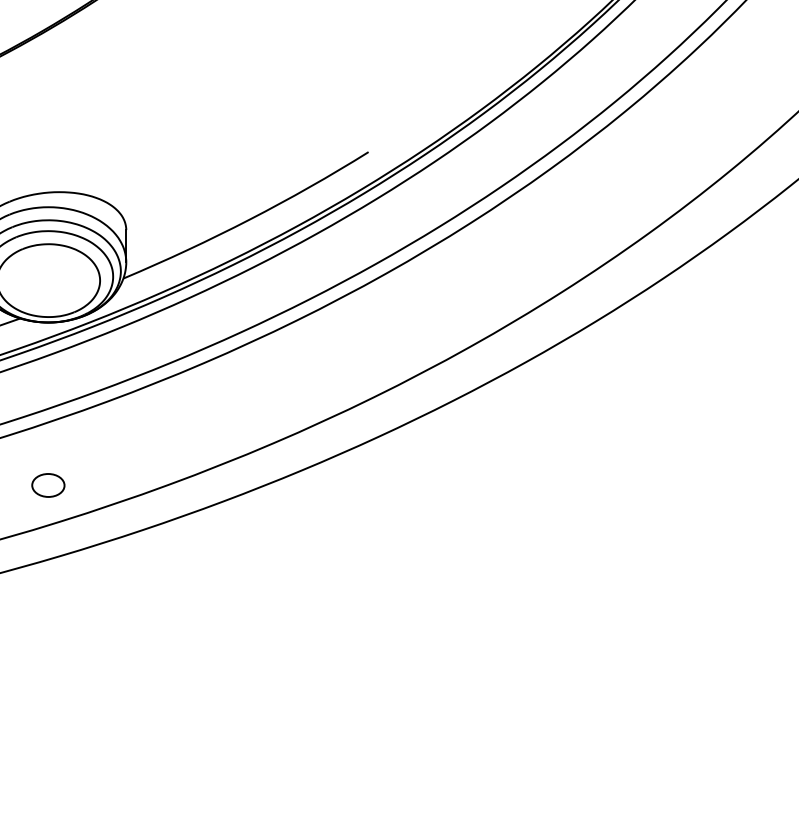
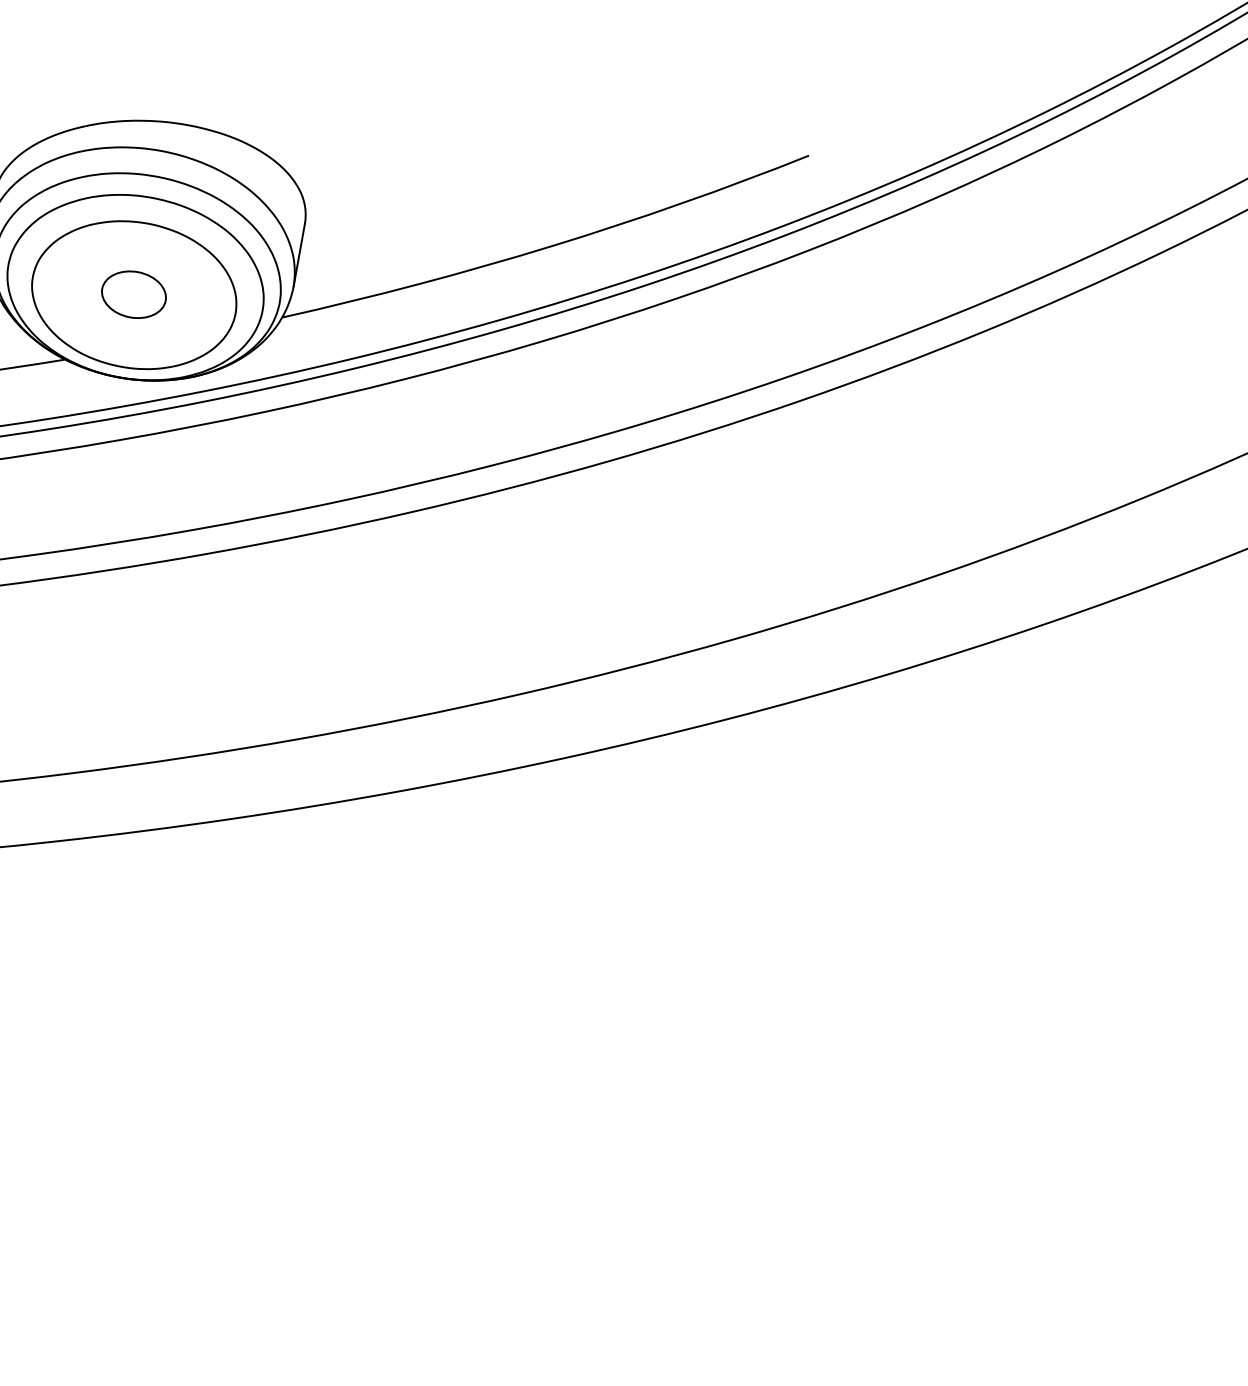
part: (48, 485) -> (134, 294), moved

